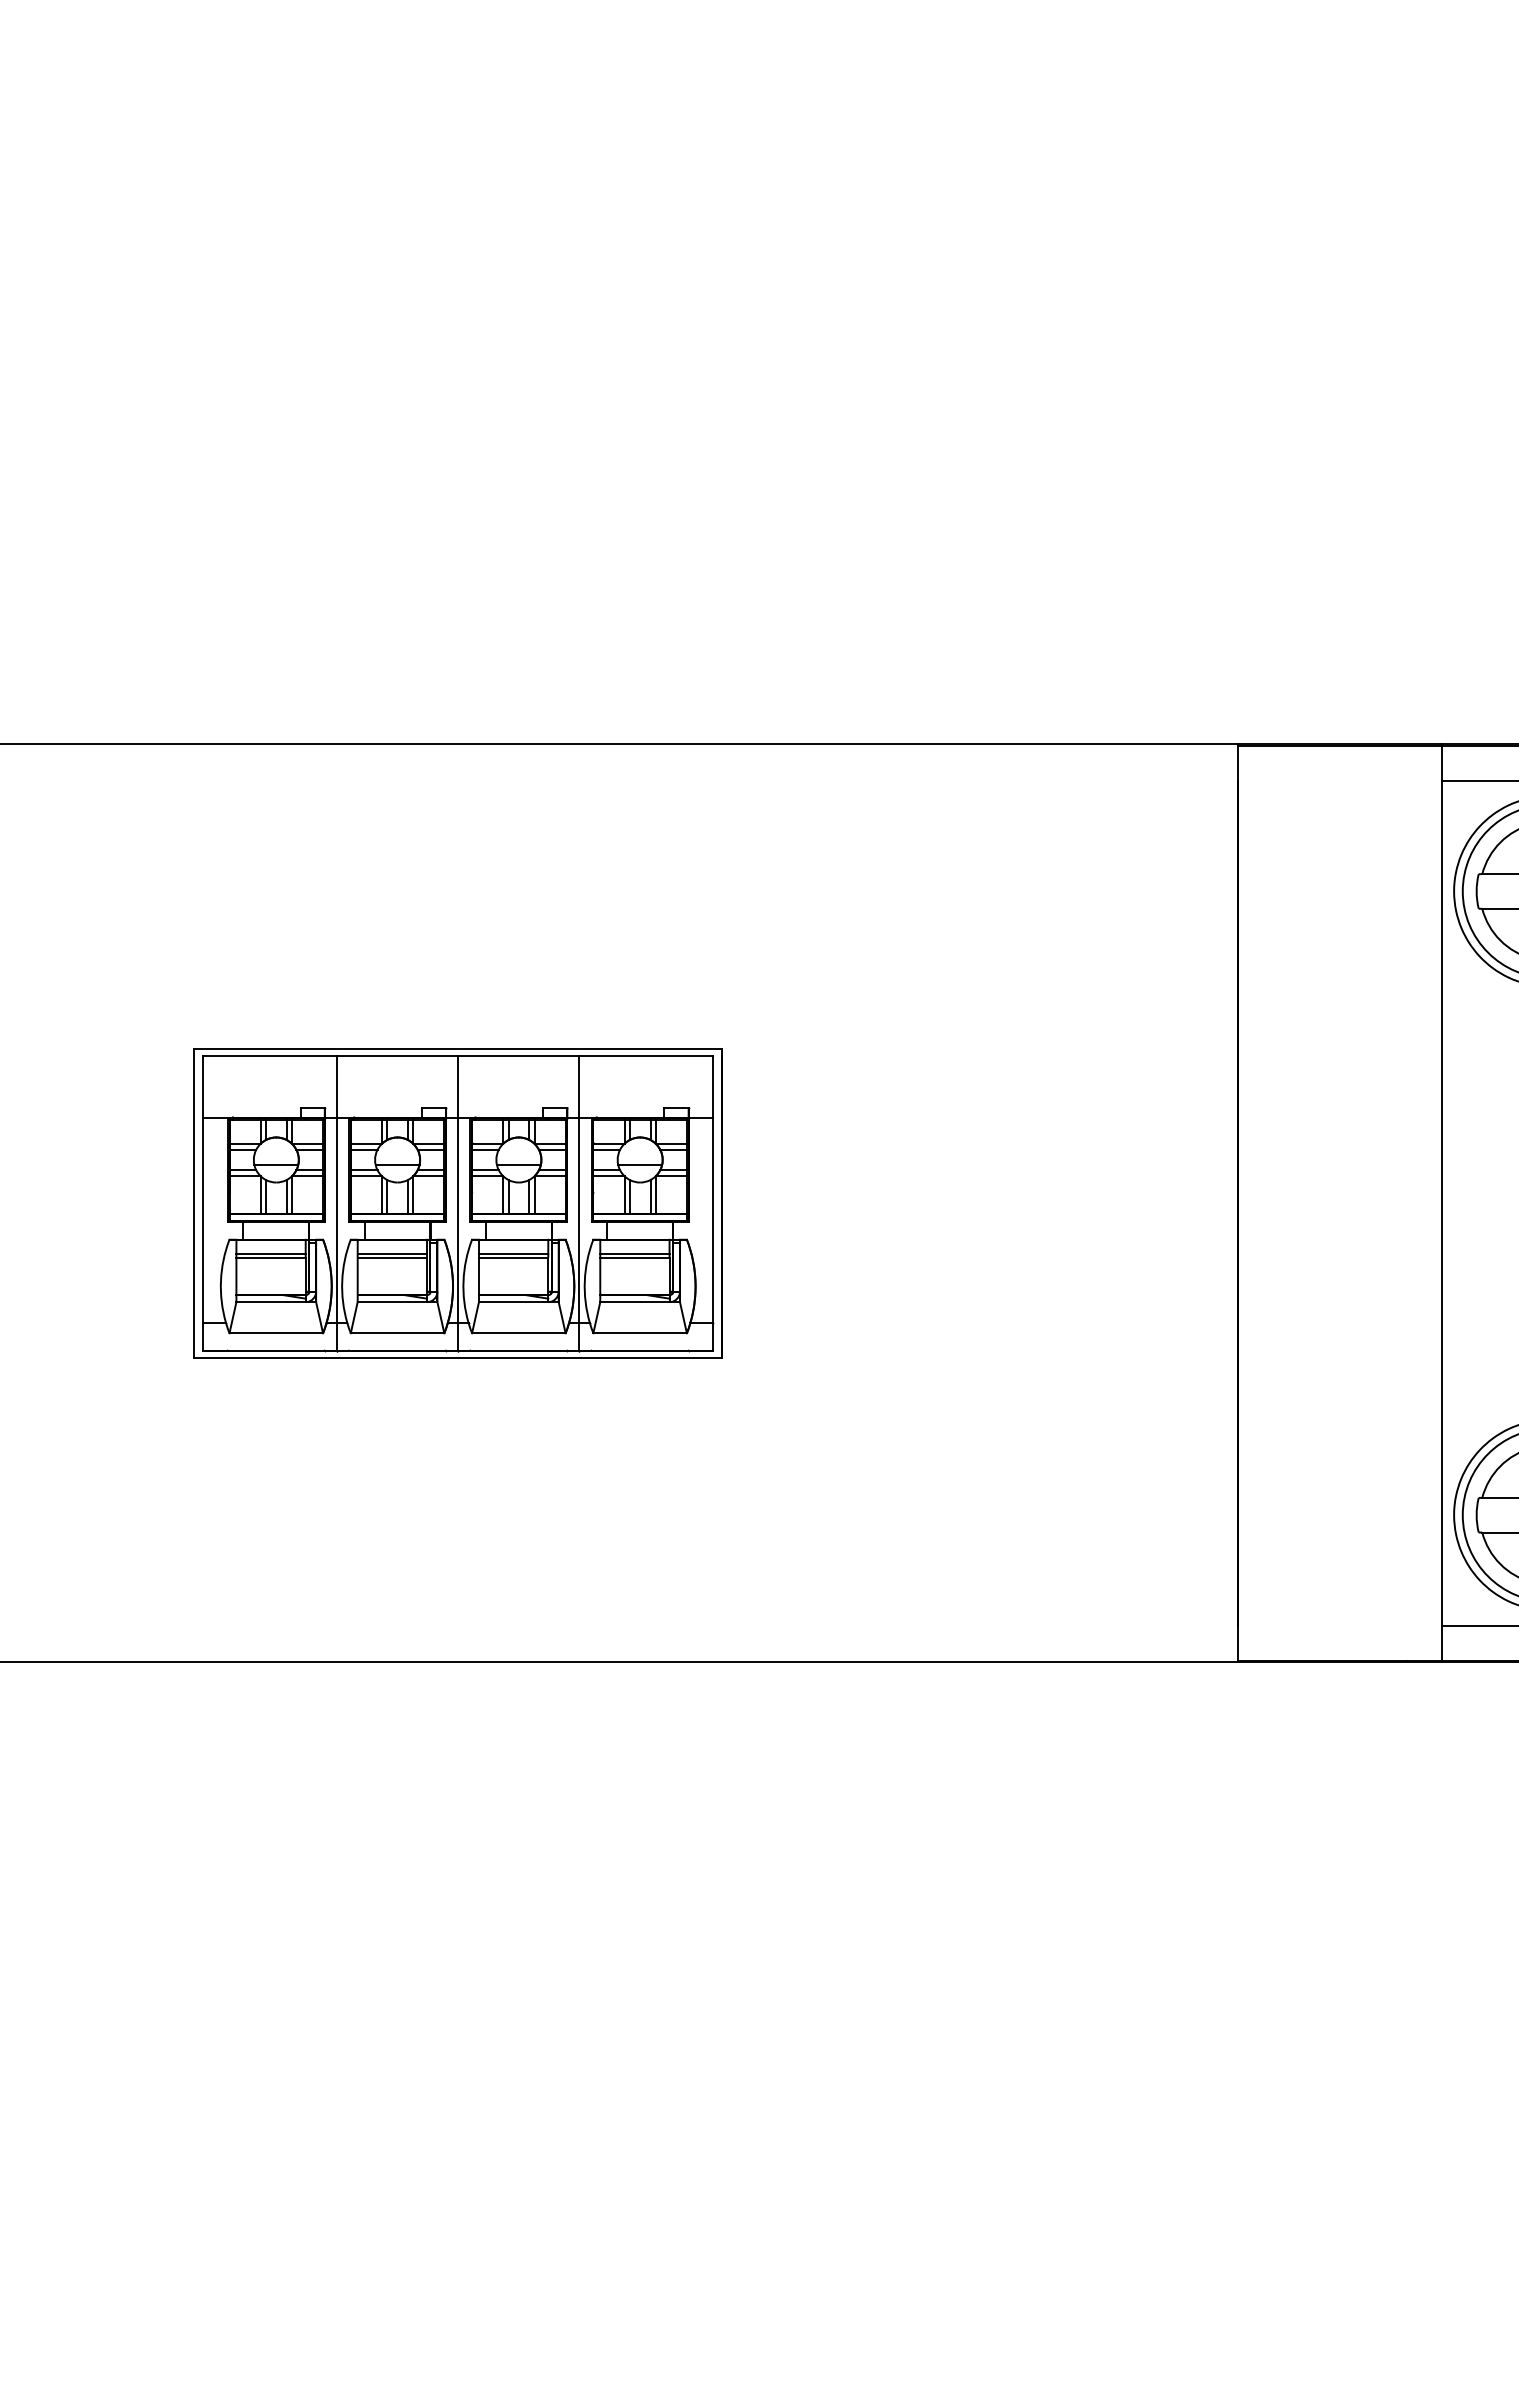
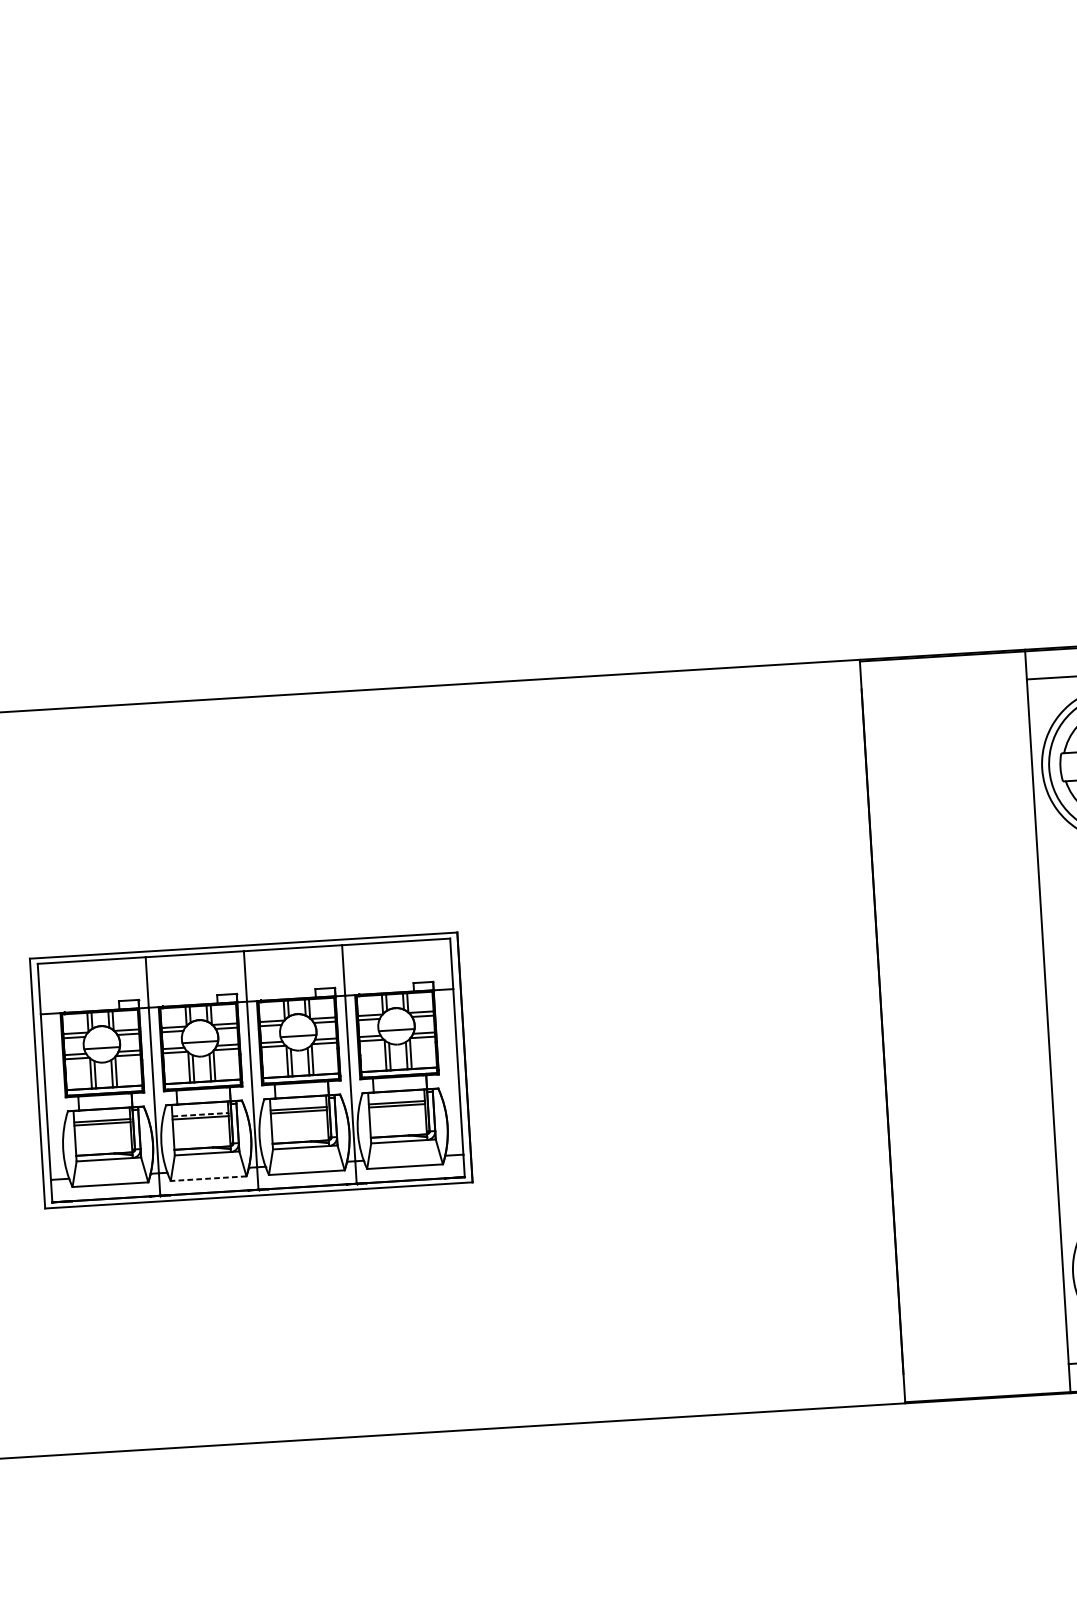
line: (392, 1253) -> (200, 1114), solid -> dashed
line: (397, 1333) -> (208, 1178), solid -> dashed

